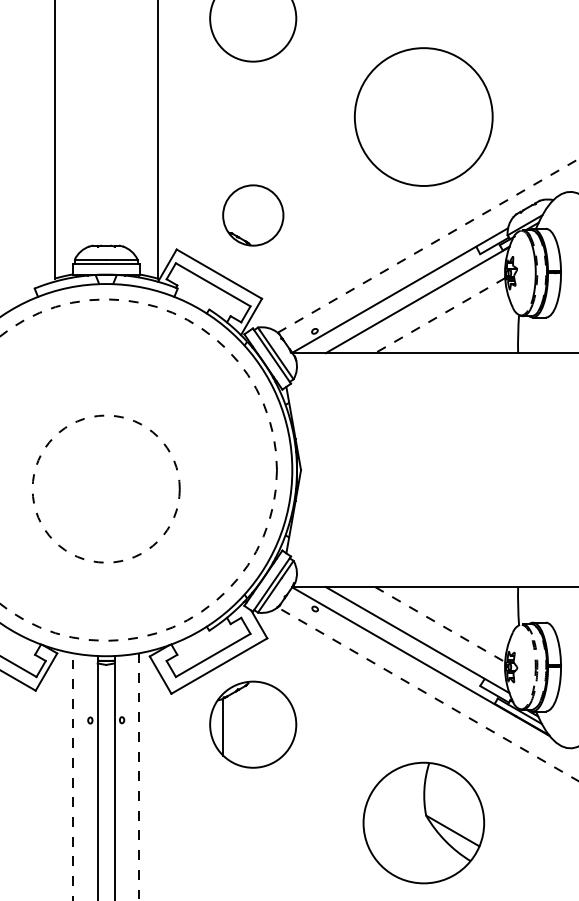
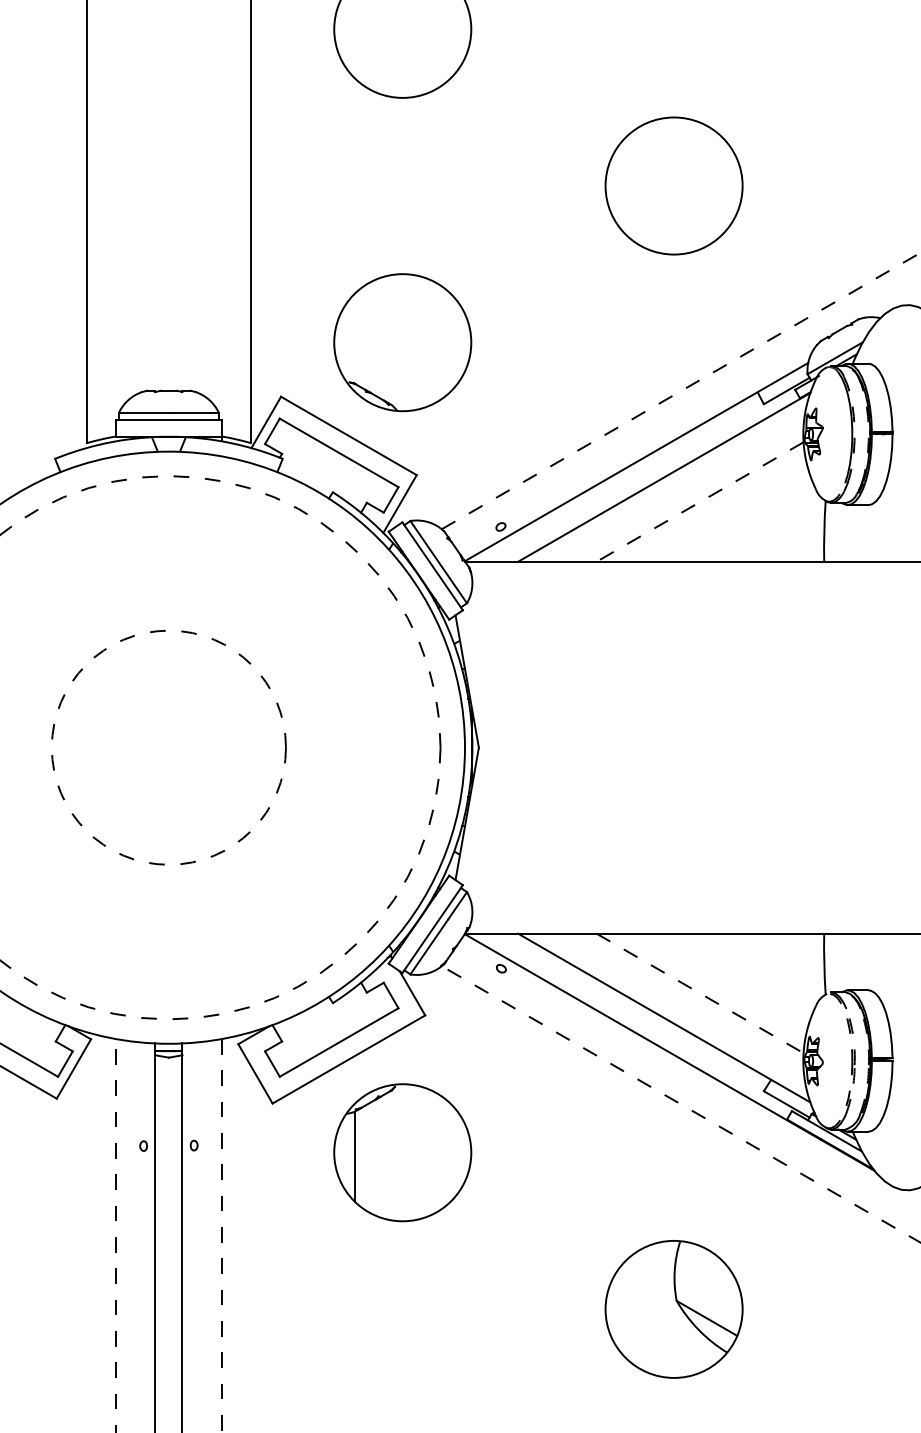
circle: (423, 116) -> (673, 185), size x0.62
part: (253, 215) -> (403, 342), size x1.43
circle: (106, 488) -> (169, 746), moved
part: (423, 823) -> (673, 1309), size x0.71

